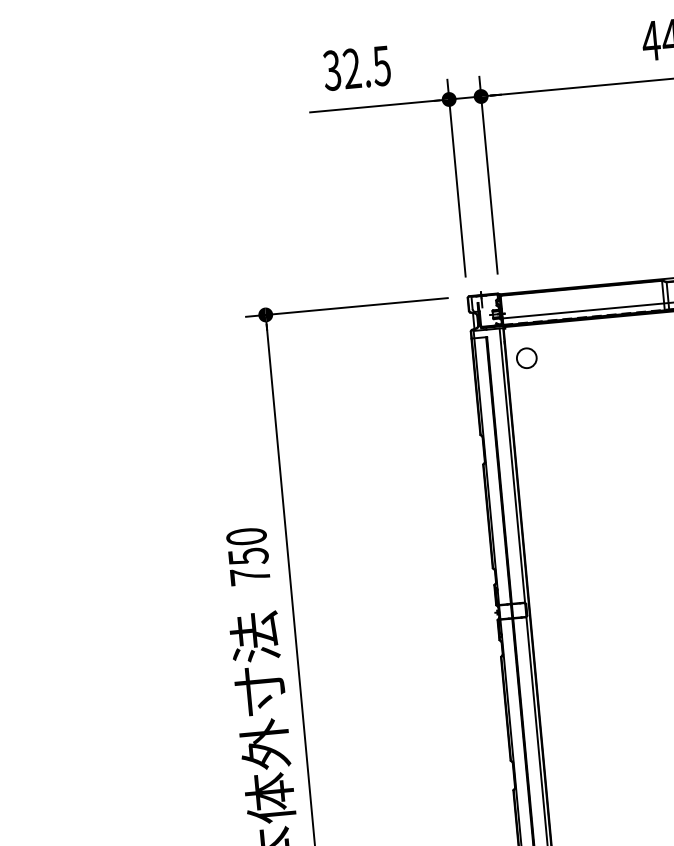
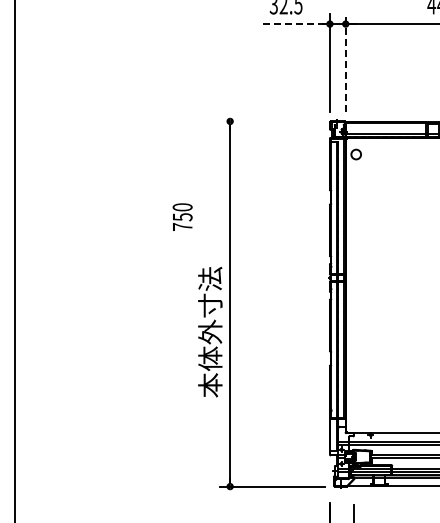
line: (375, 107) -> (293, 24), solid -> dashed
line: (488, 176) -> (345, 63), solid -> dashed
line: (347, 307) -> (270, 121), removed
text: (247, 555) -> (182, 216), moved

